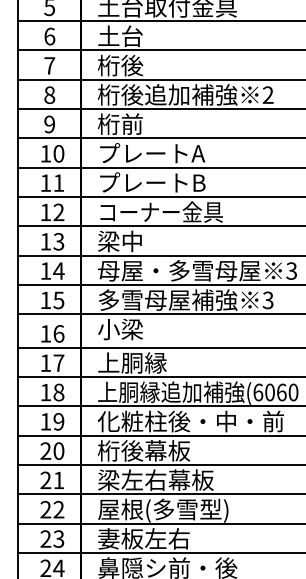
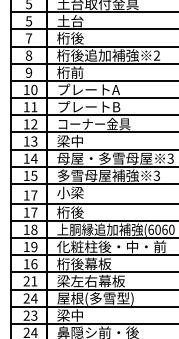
text: (48, 36) -> (28, 21), 6 -> 5
text: (59, 333) -> (34, 195), 16 -> 17
text: (132, 362) -> (77, 212), 上胴縁 -> 桁後
text: (52, 451) -> (30, 264), 20 -> 16
text: (59, 509) -> (34, 298), 22 -> 24
text: (142, 538) -> (83, 315), 妻板左右 -> 梁中

